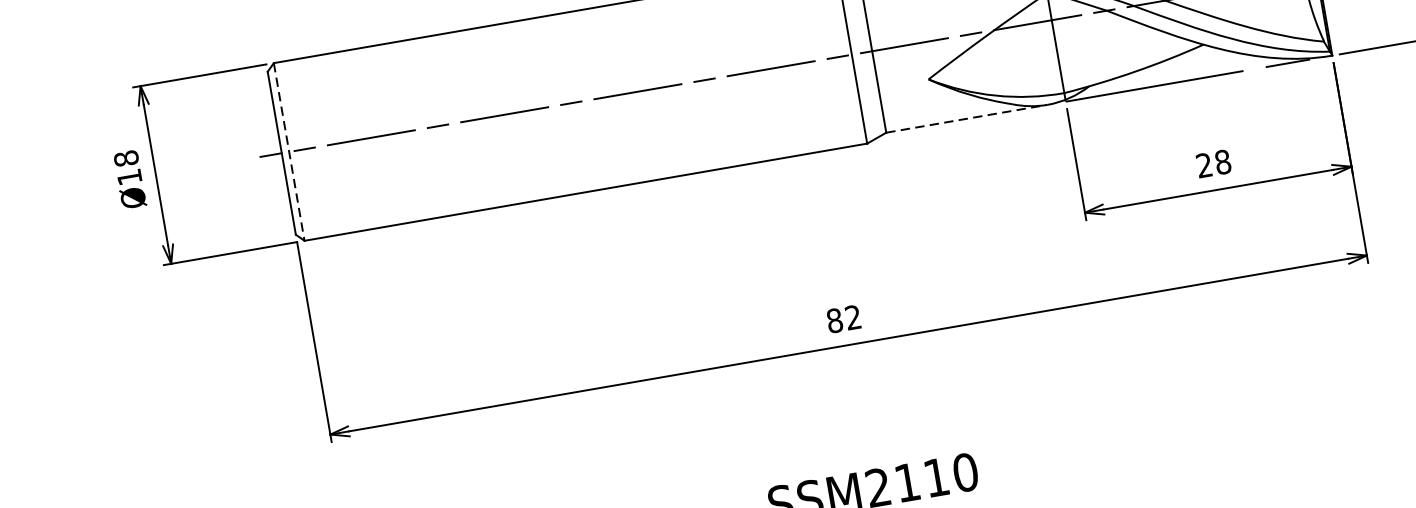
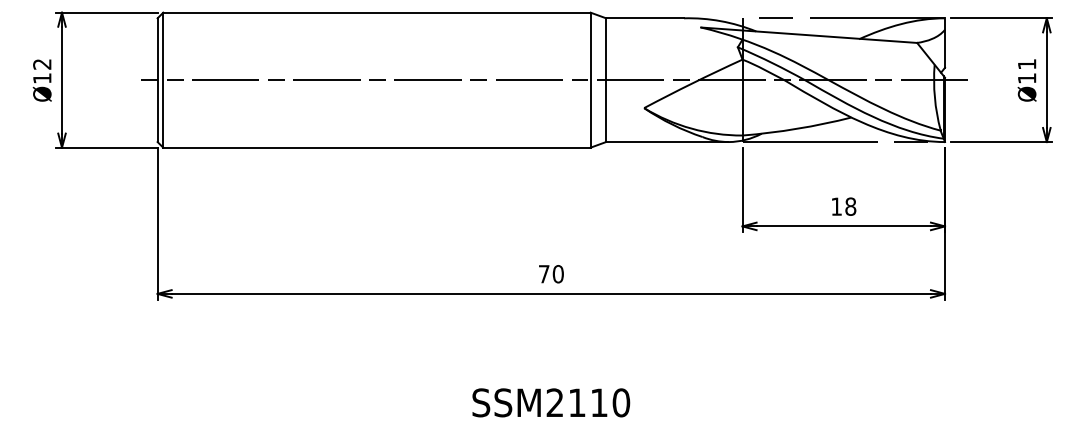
line: (965, 119) -> (666, 142), dashed -> solid
line: (289, 152) -> (163, 80), dashed -> solid
text: (126, 157) -> (42, 63), Ø18 -> Ø12
text: (1204, 165) -> (836, 206), 28 -> 18
text: (843, 319) -> (550, 274), 82 -> 70

